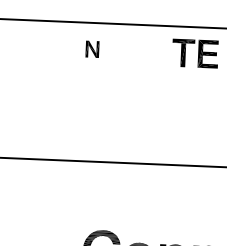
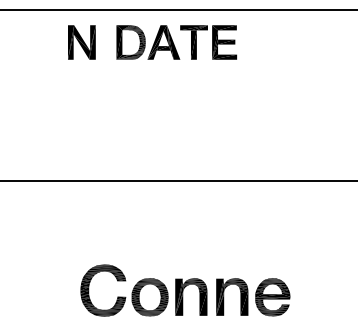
part: (92, 49) -> (81, 42), size x1.67
part: (146, 51) -> (148, 42), added

